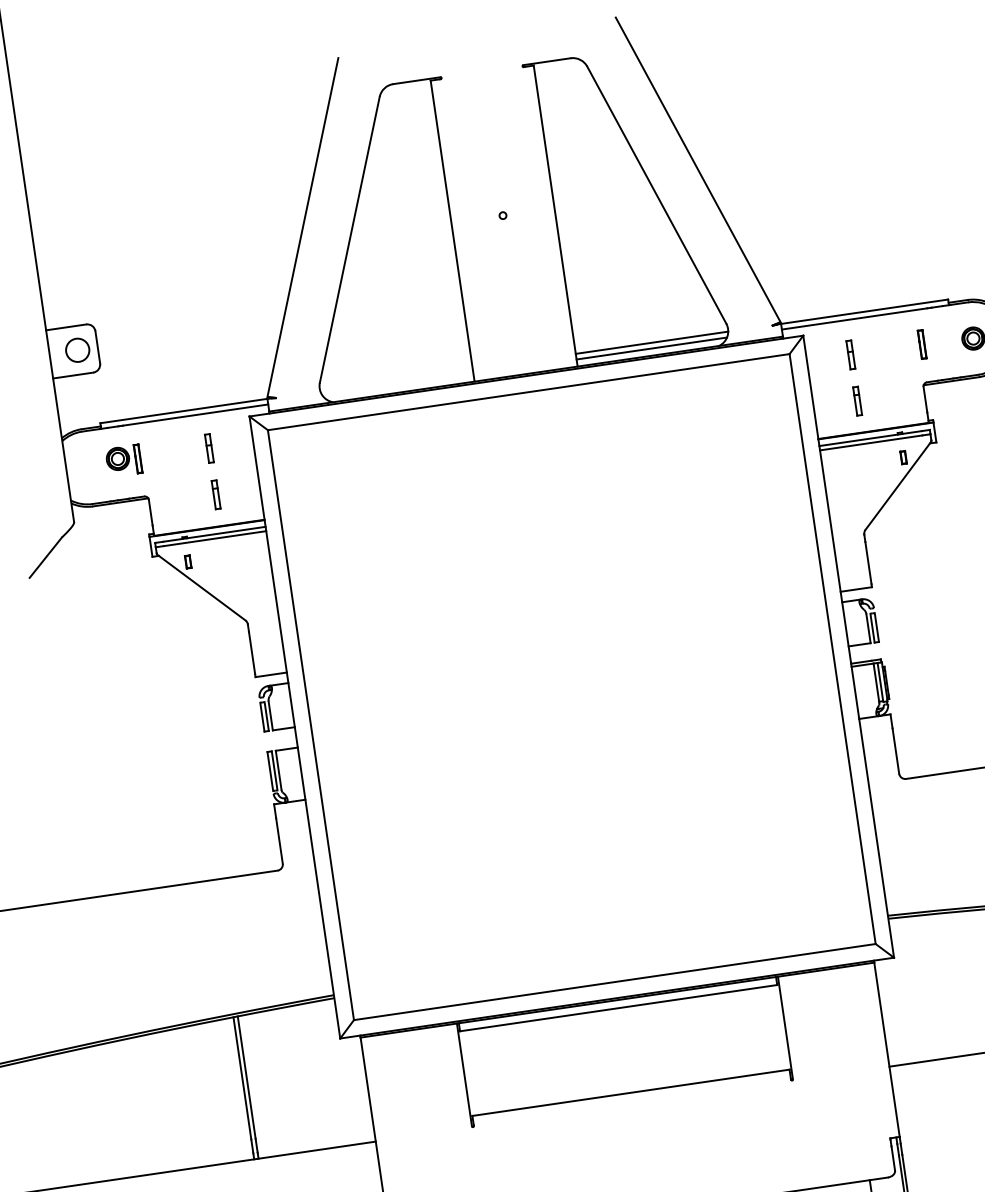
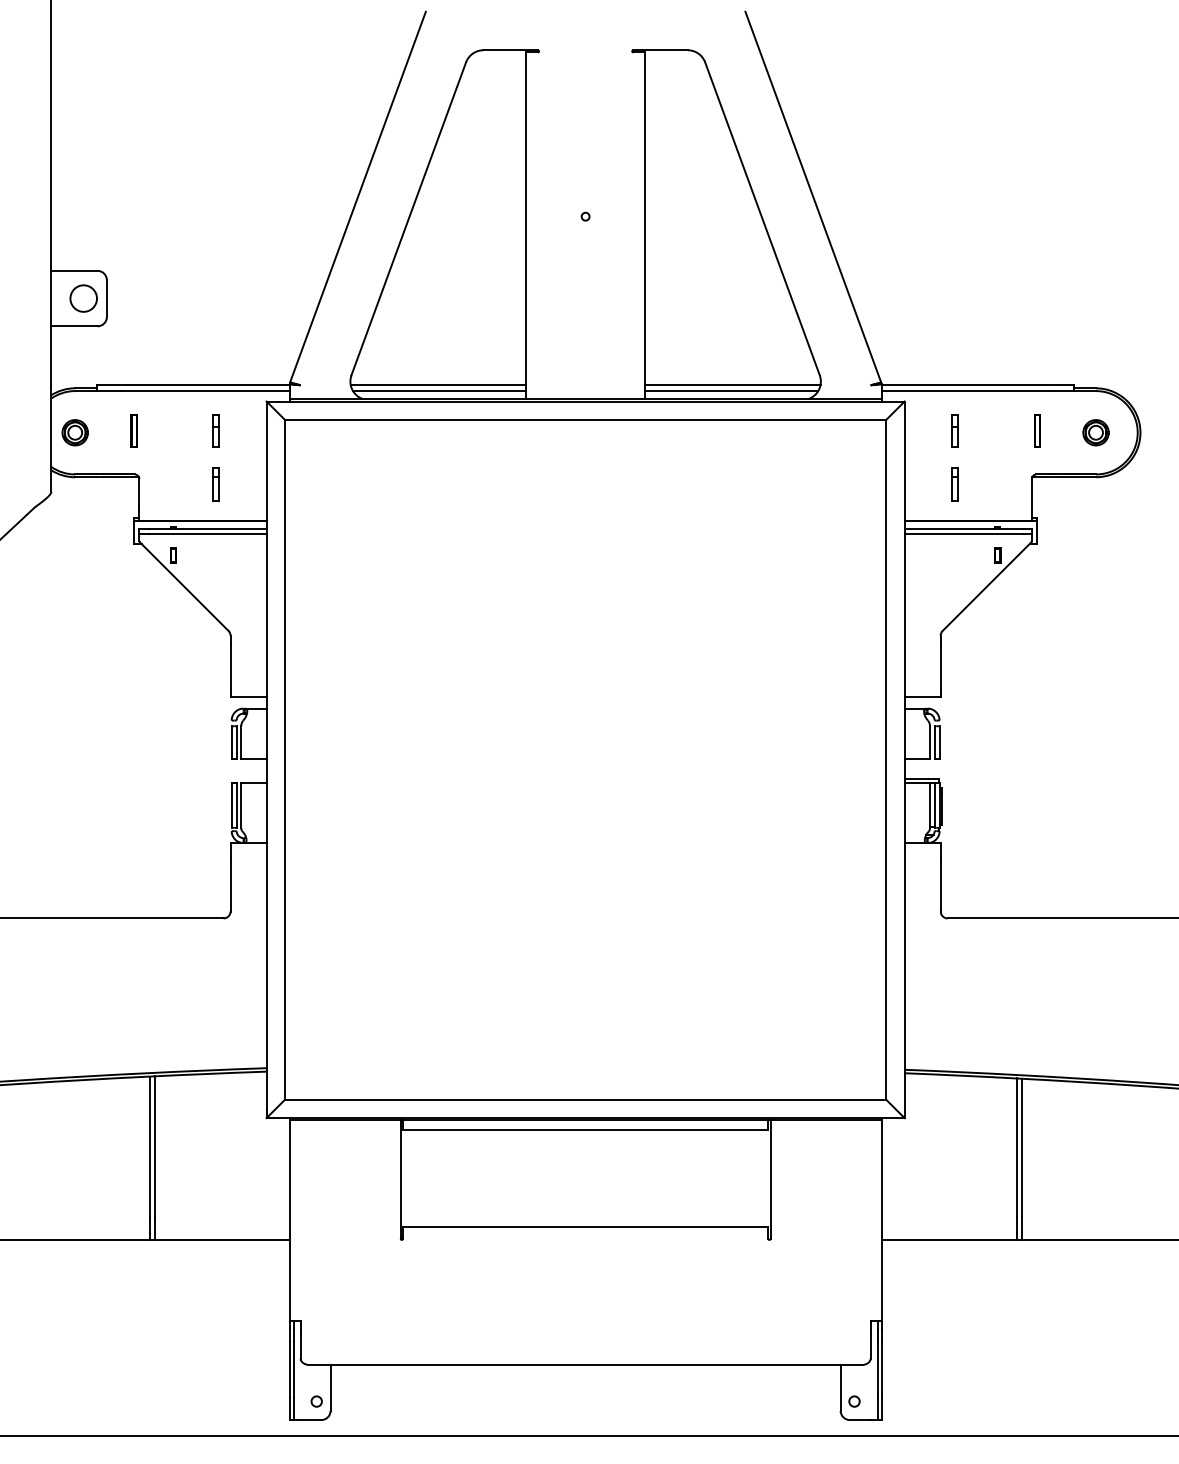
line: (396, 379) -> (438, 384), added
line: (398, 385) -> (439, 391), added
part: (117, 458) -> (74, 432), moved

